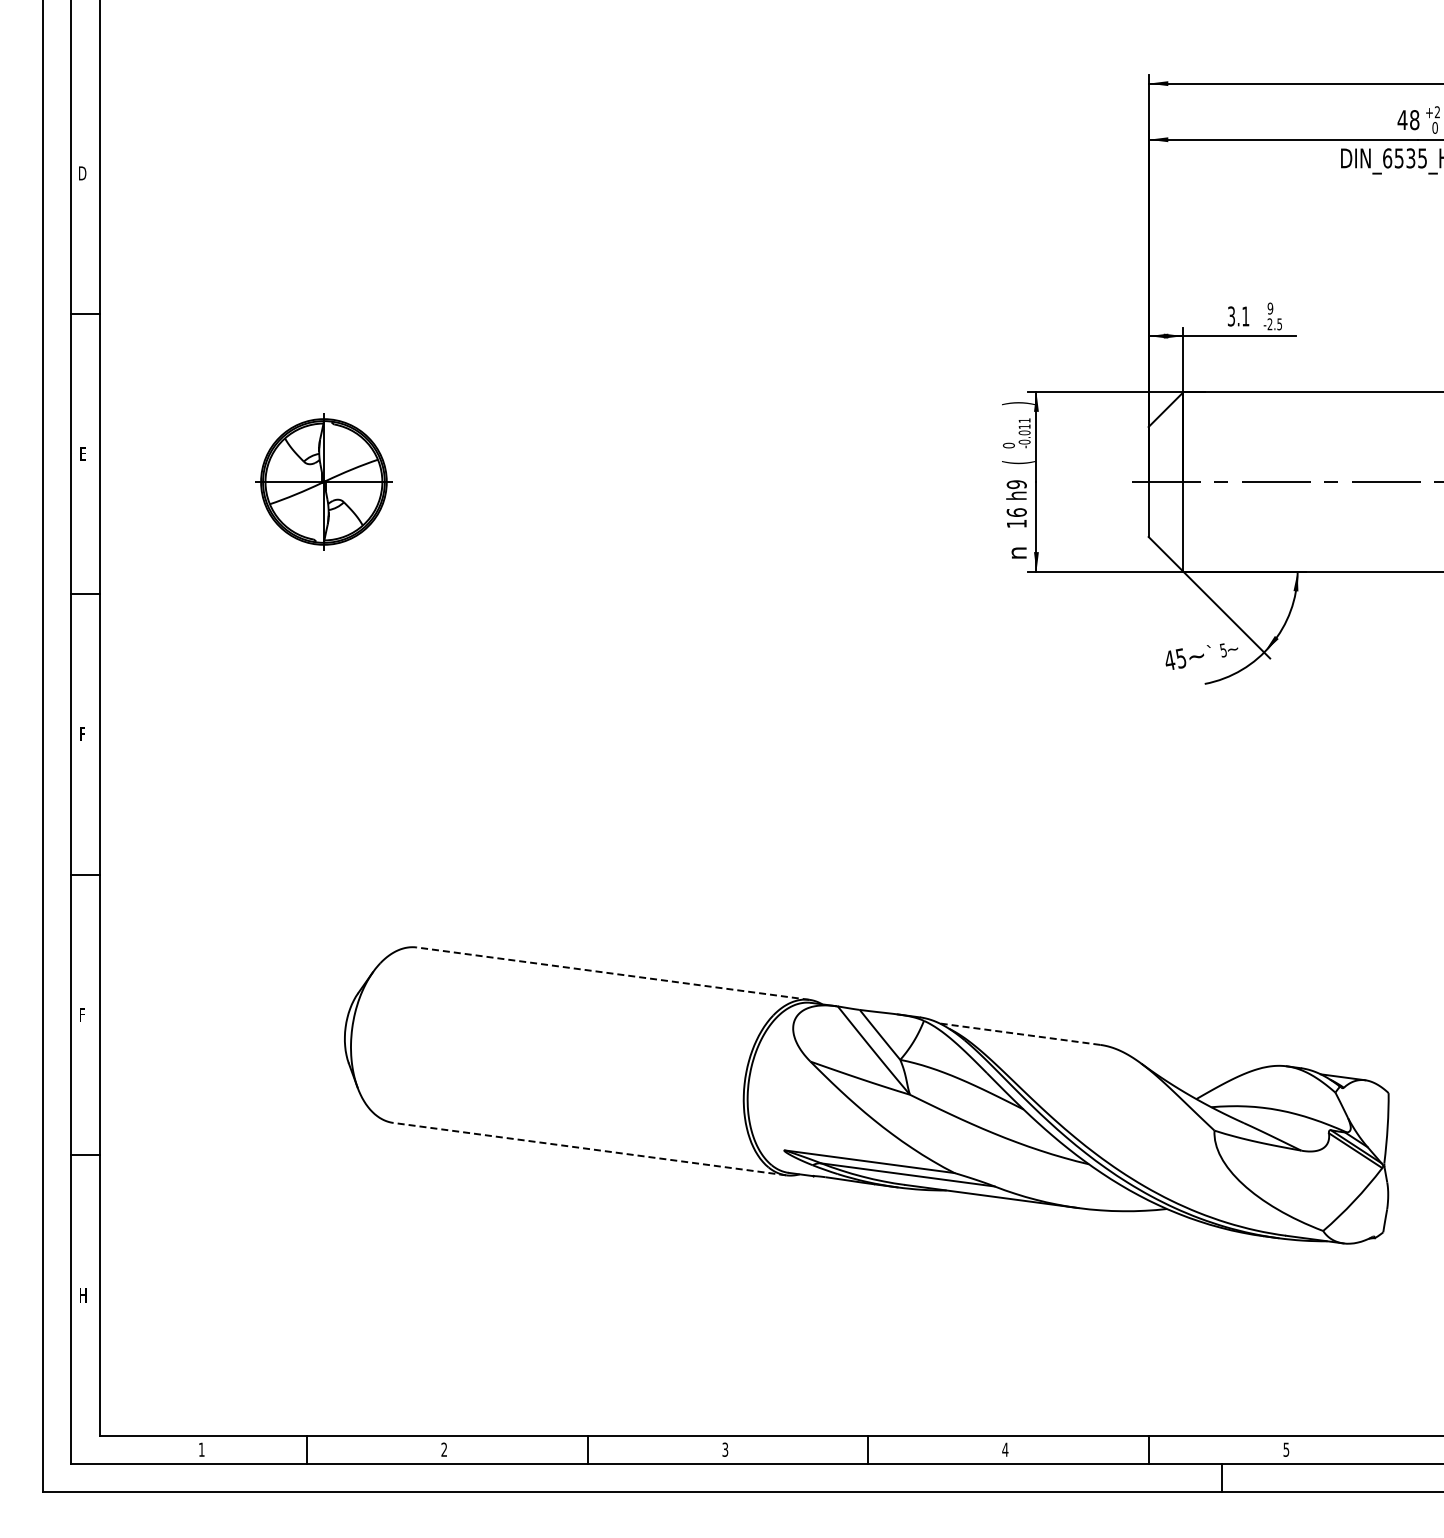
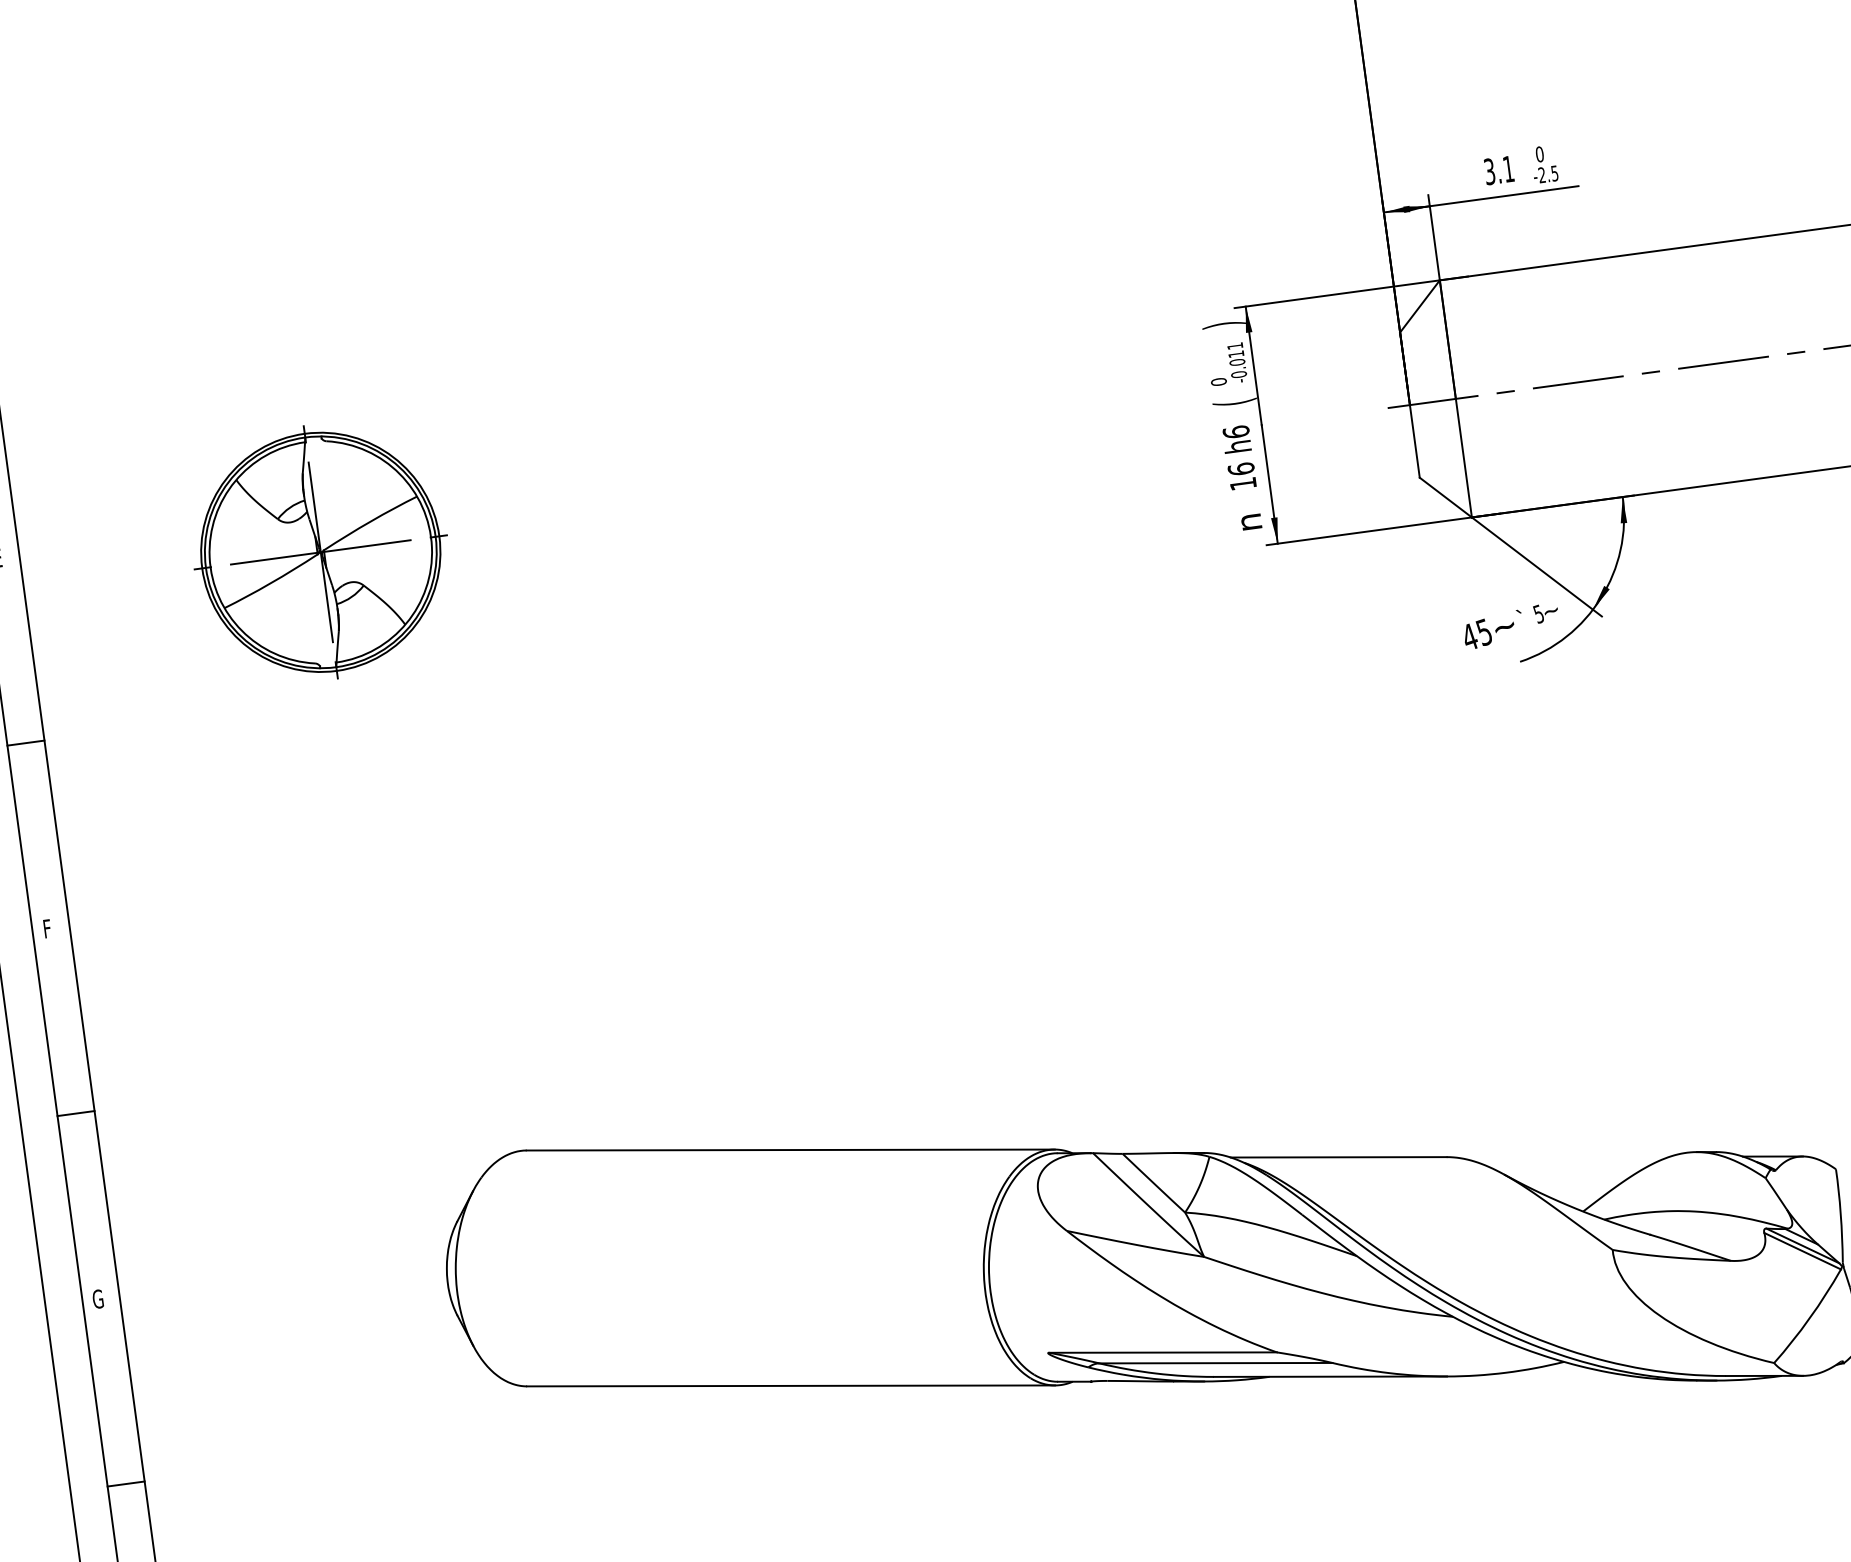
text: (1270, 308) -> (1539, 154), 9 -> 0
part: (323, 481) -> (320, 551), size x1.43
text: (1016, 484) -> (1235, 432), h9 -> h6
line: (612, 973) -> (789, 1149), dashed -> solid
text: (82, 1014) -> (97, 1298), F -> G
line: (1020, 1034) -> (1339, 1157), dashed -> solid
line: (589, 1149) -> (790, 1386), dashed -> solid

